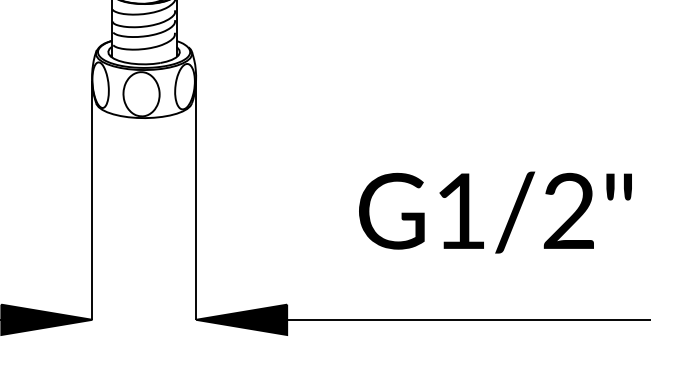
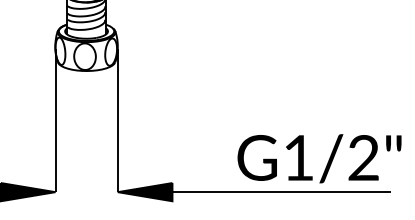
text: (495, 212) -> (319, 158), moved

